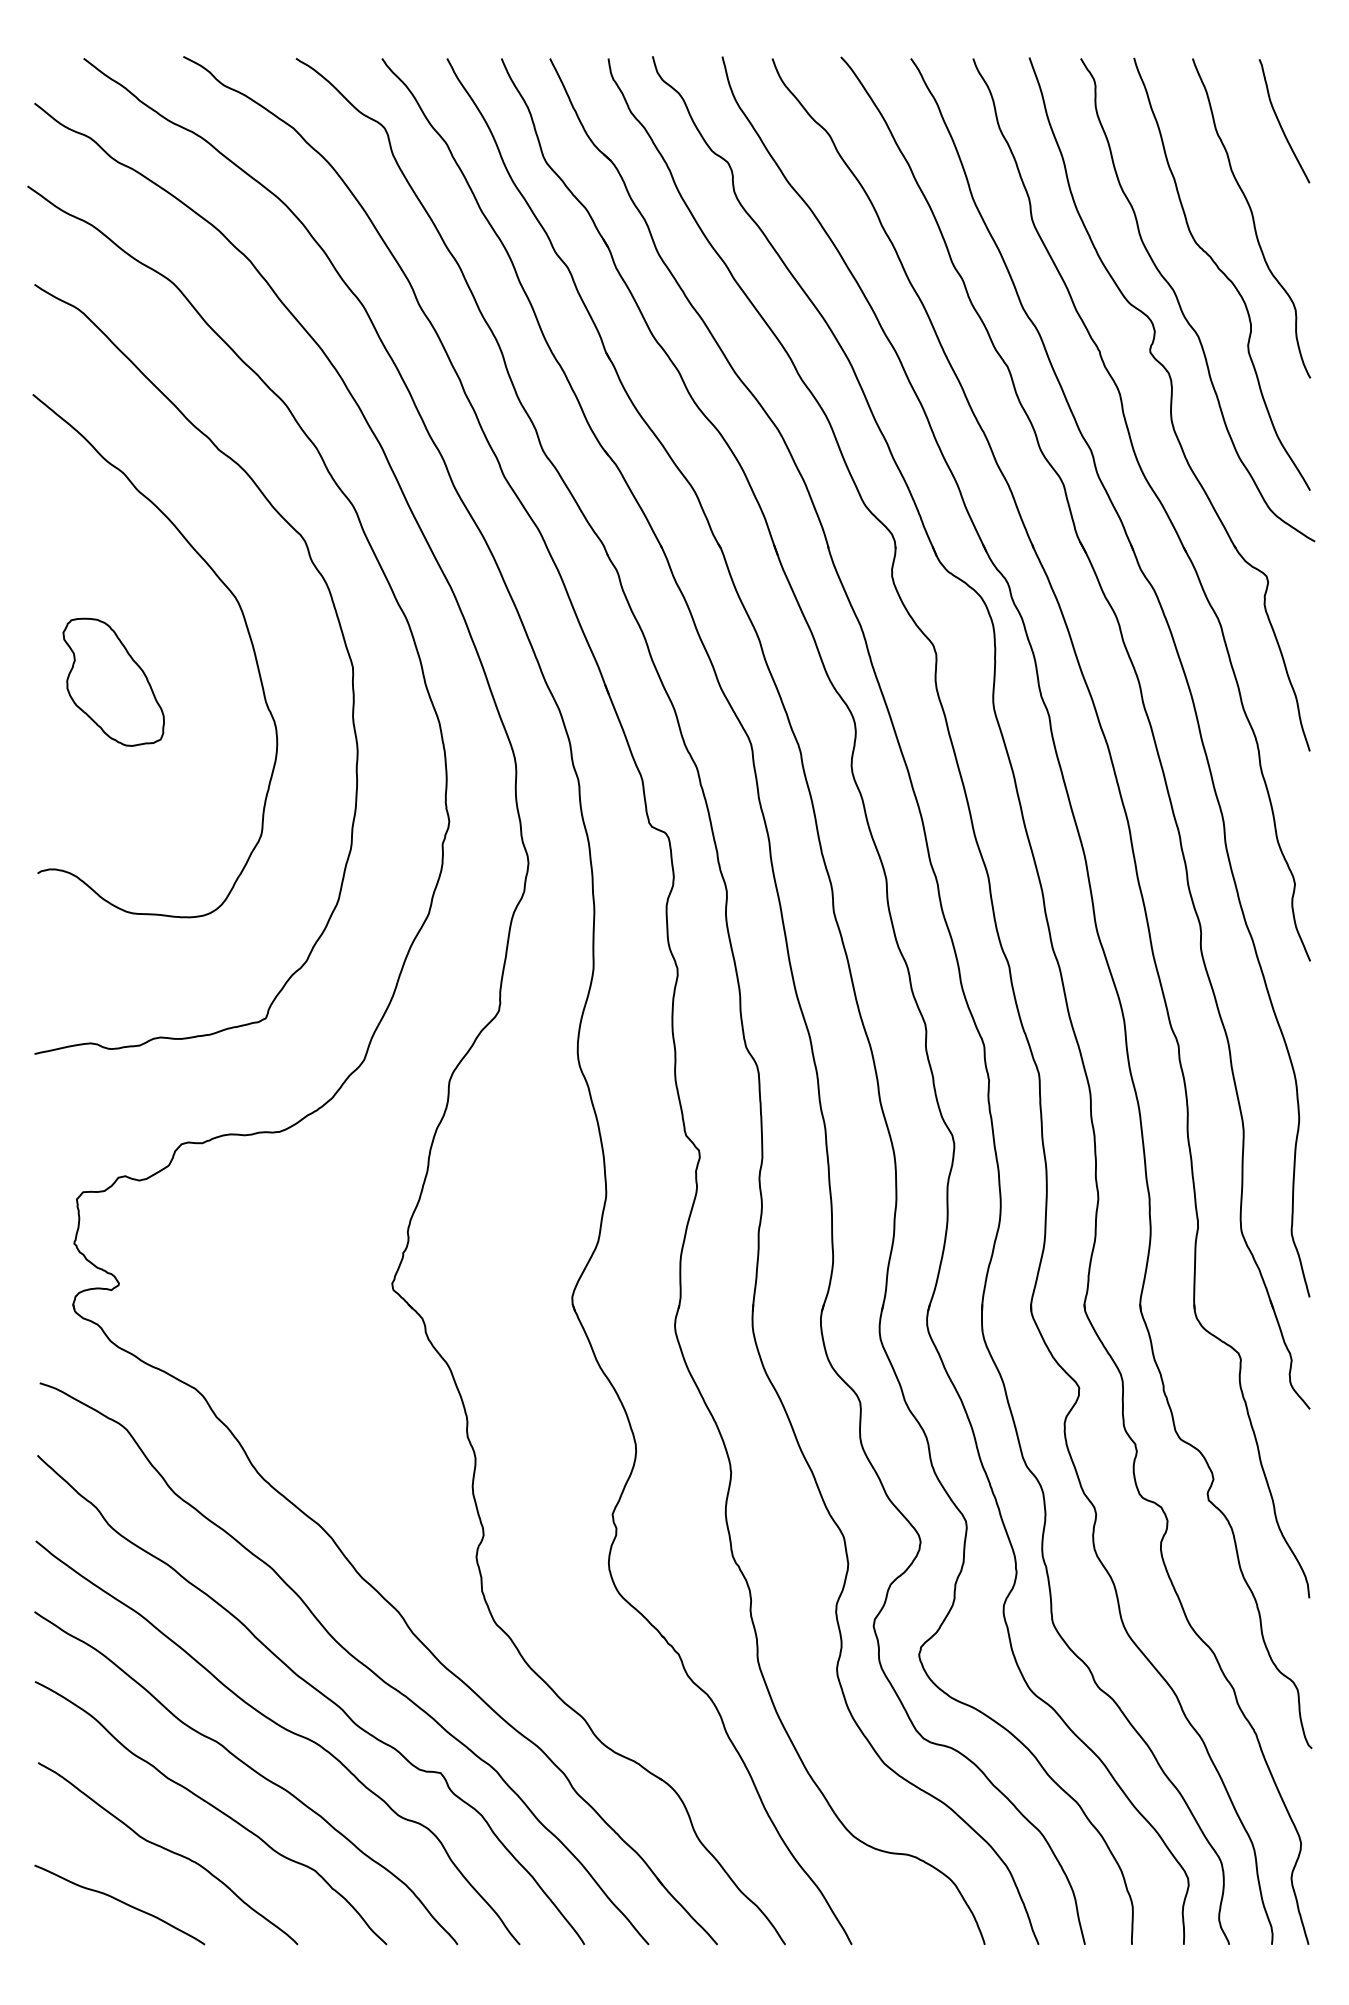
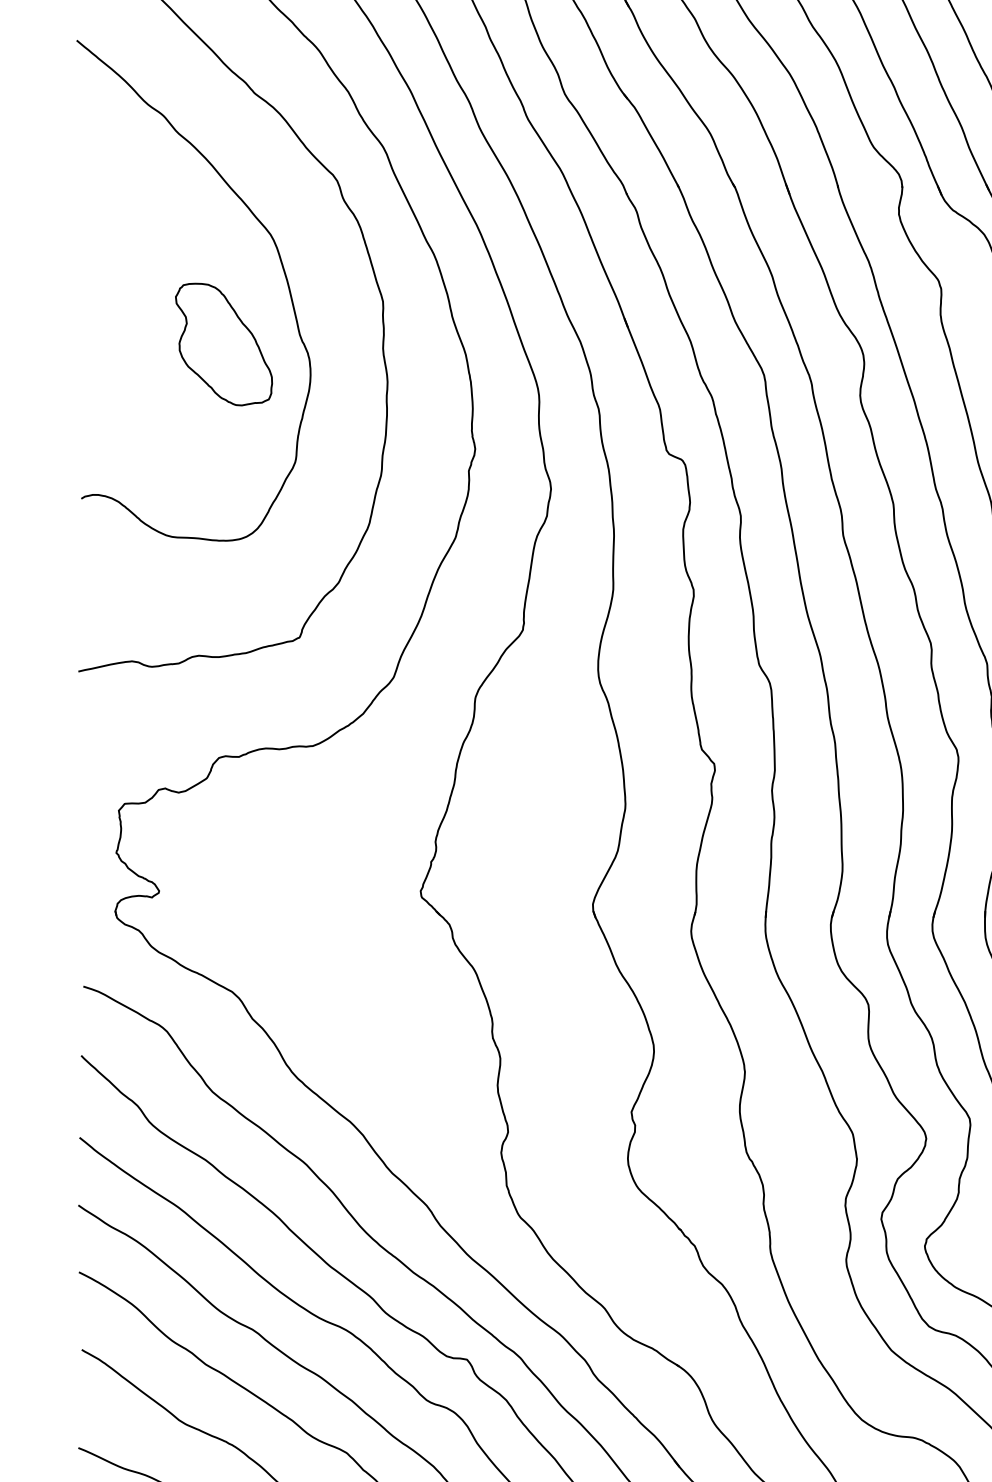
part: (113, 681) -> (223, 343), moved

